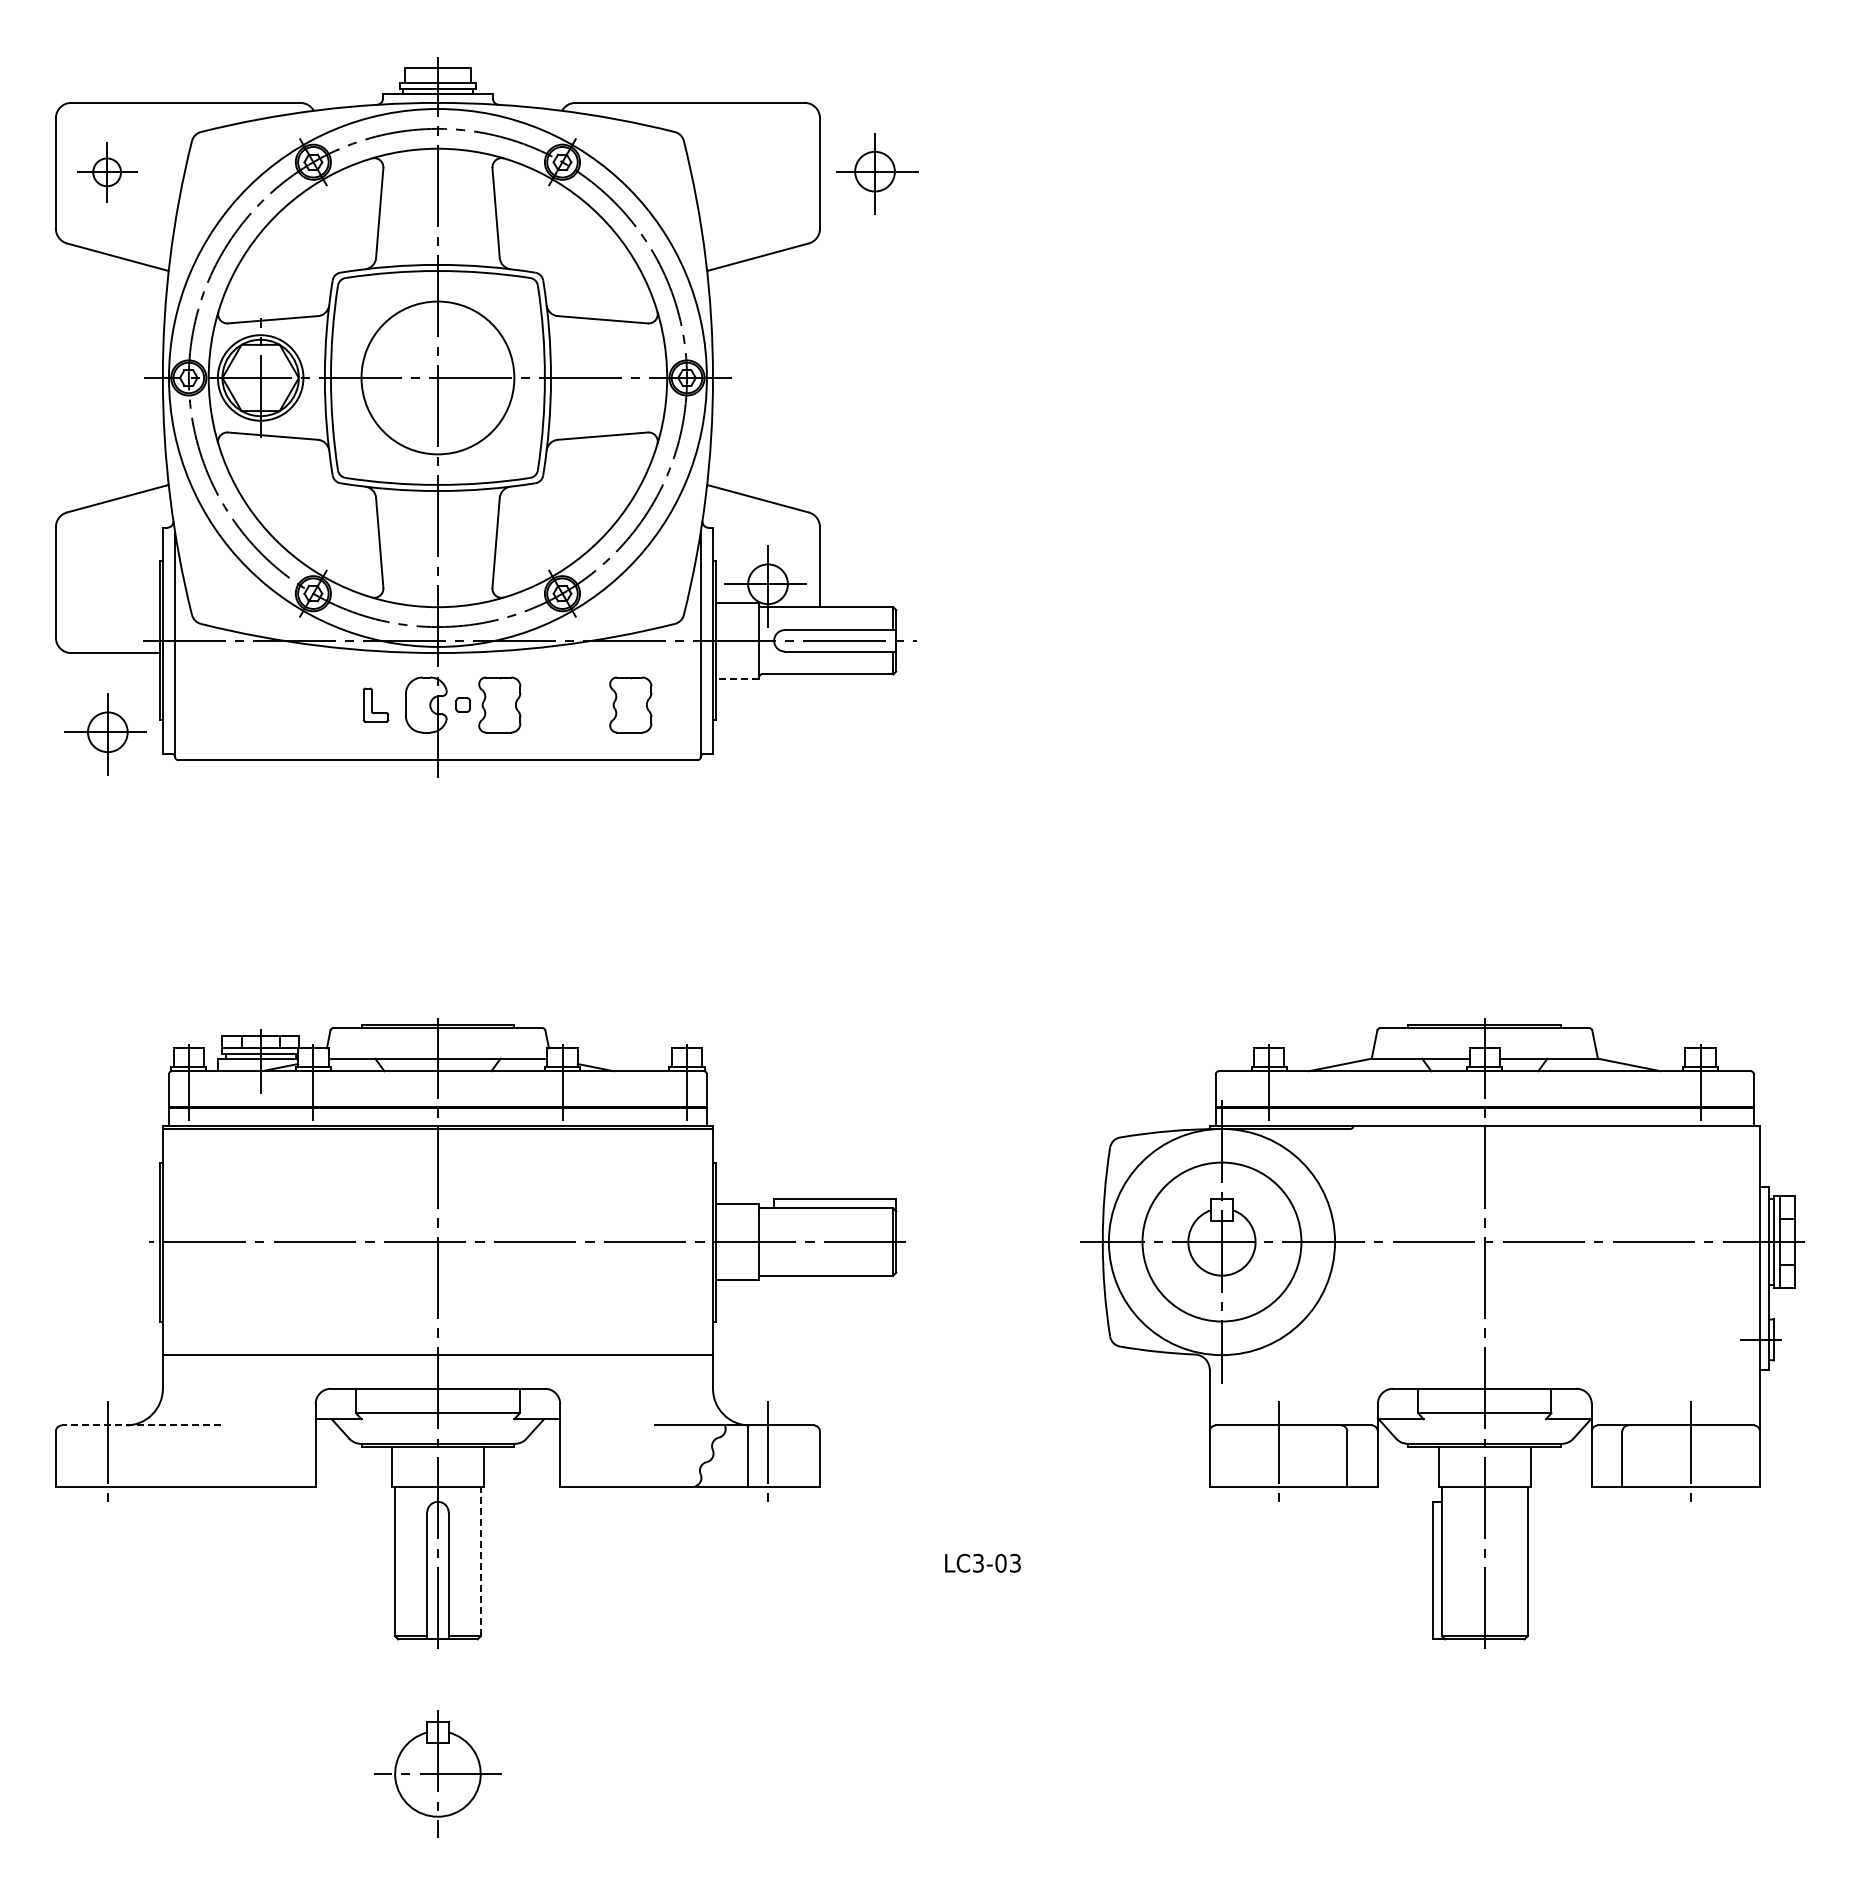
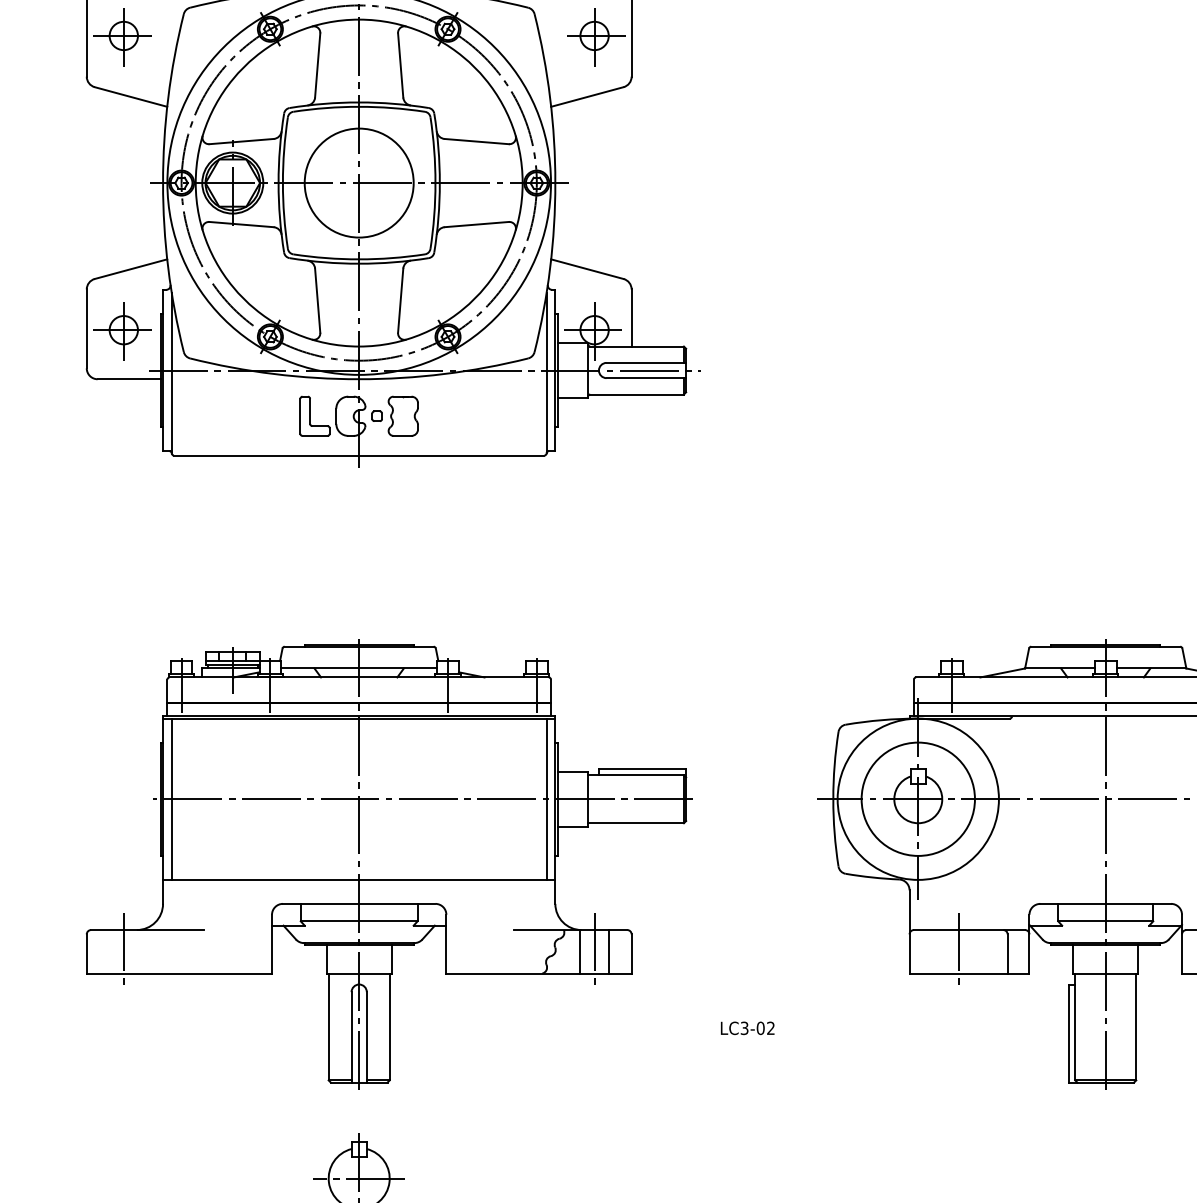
part: (105, 173) -> (122, 37), size x1.43
part: (877, 173) -> (596, 37), moved
line: (736, 679) -> (572, 398), dashed -> solid
part: (375, 704) -> (314, 415), size x1.67
part: (630, 704) -> (496, 415), removed
part: (105, 734) -> (122, 331), moved
line: (175, 1241) -> (172, 798), added
line: (700, 1241) -> (546, 798), added
line: (140, 1425) -> (147, 930), dashed -> solid
line: (787, 1455) -> (608, 951), added
line: (480, 1561) -> (389, 1027), dashed -> solid
text: (1015, 1563) -> (771, 1028), LC3-03 -> LC3-02

